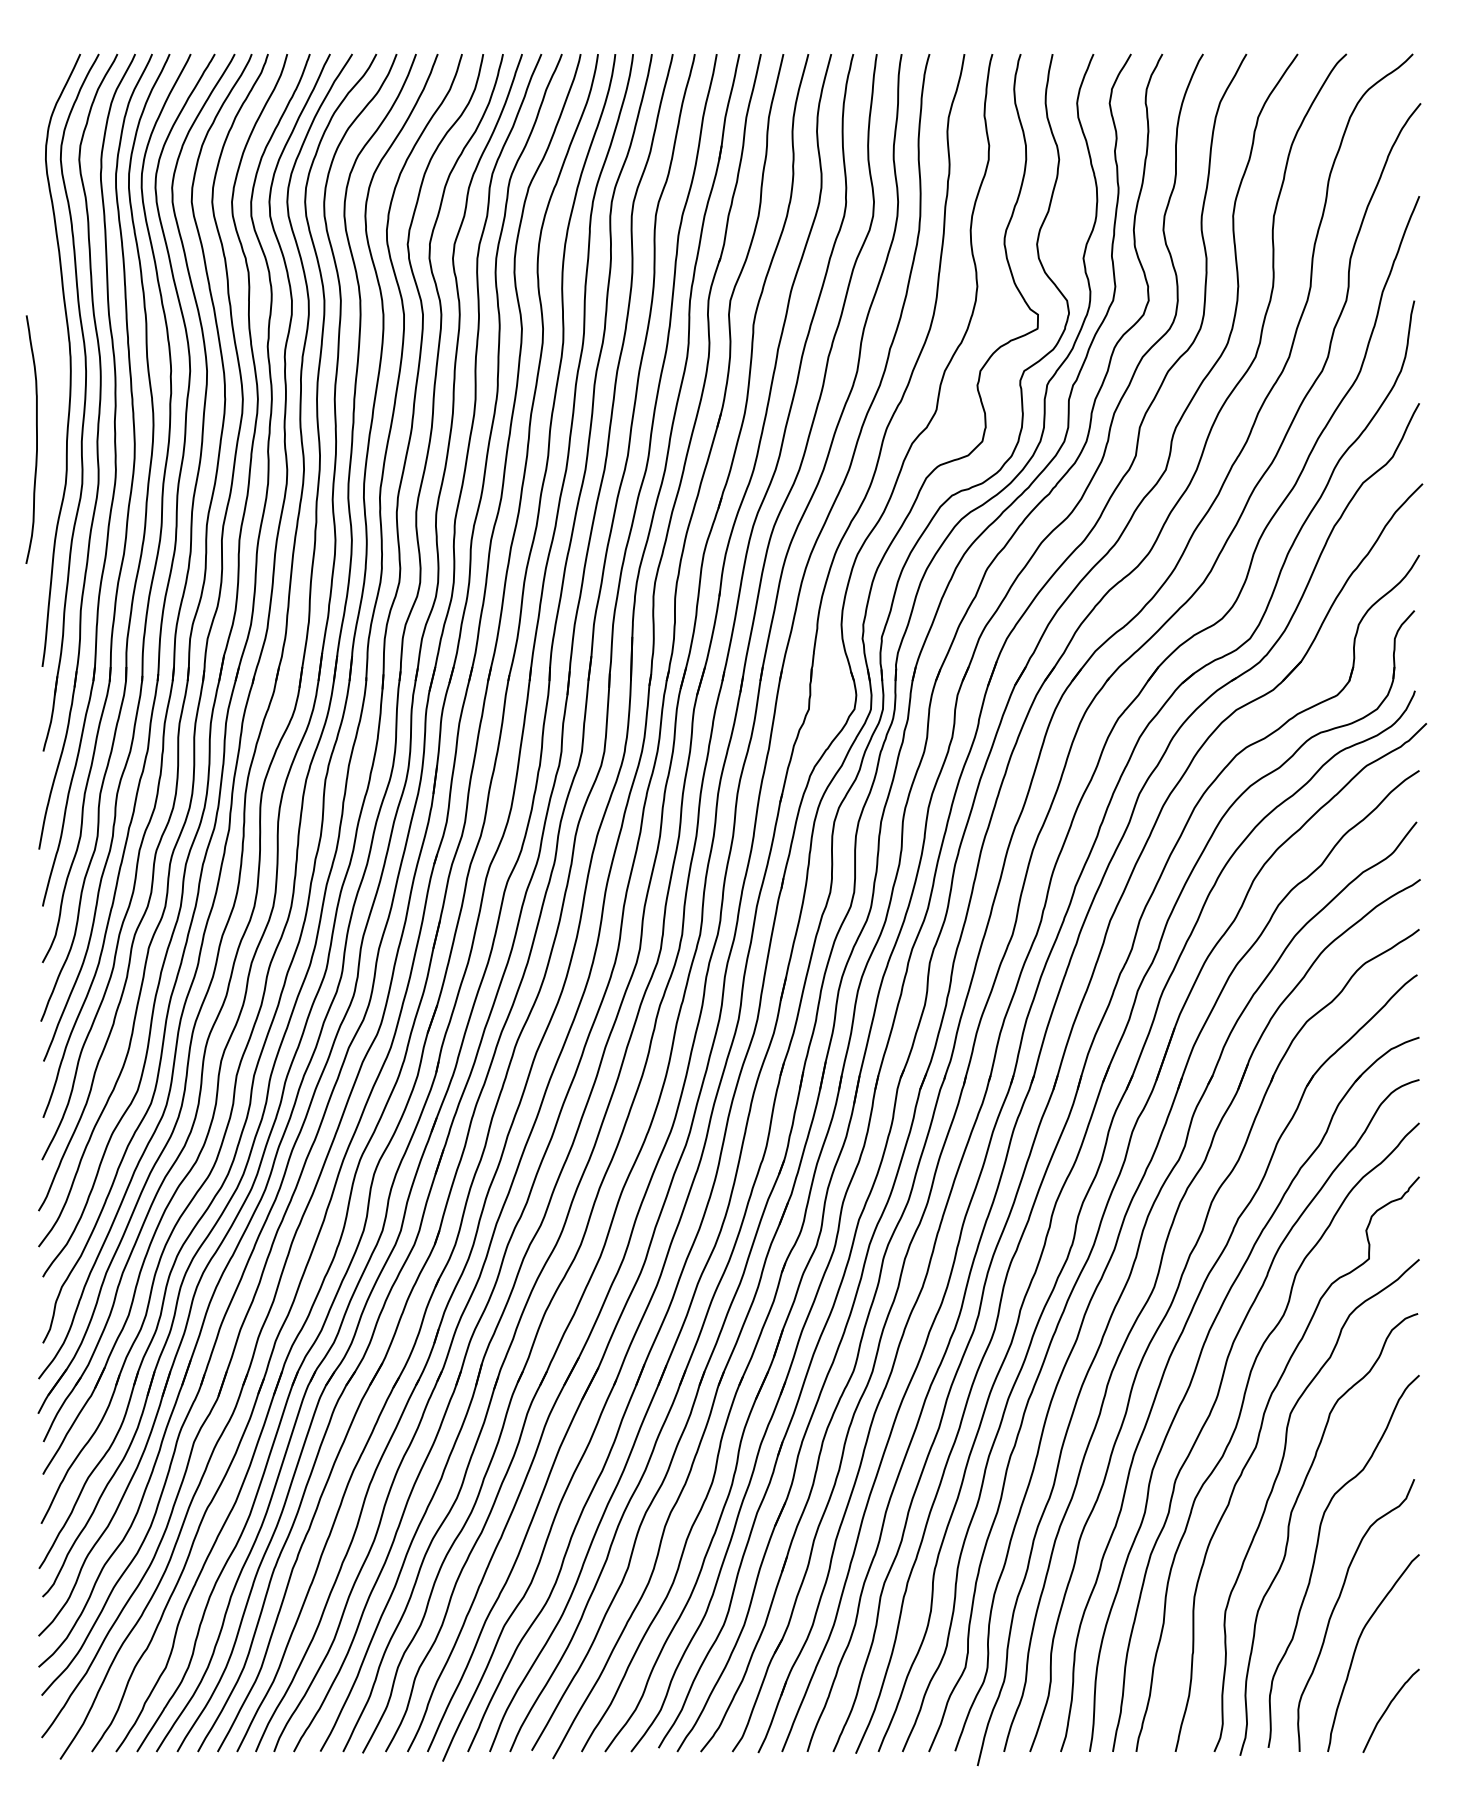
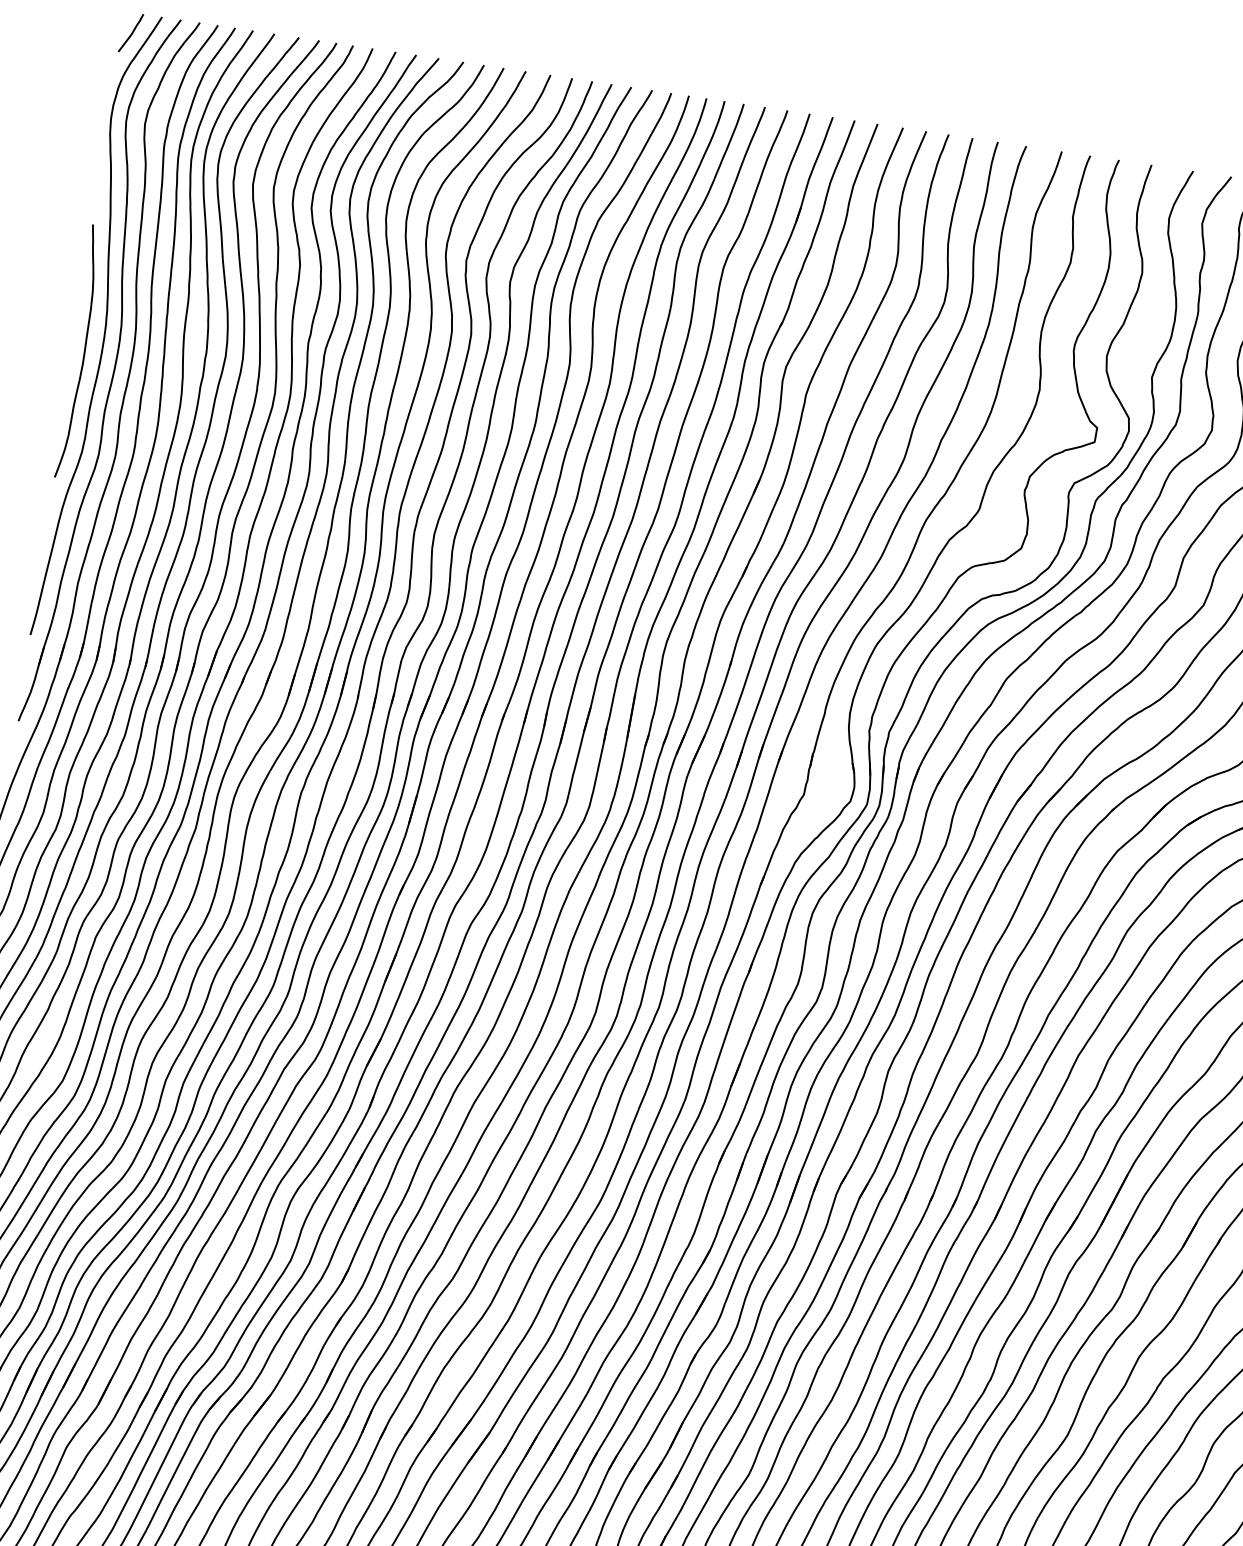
line: (53, 73) -> (131, 32), added
curve: (36, 439) -> (84, 352), moved

